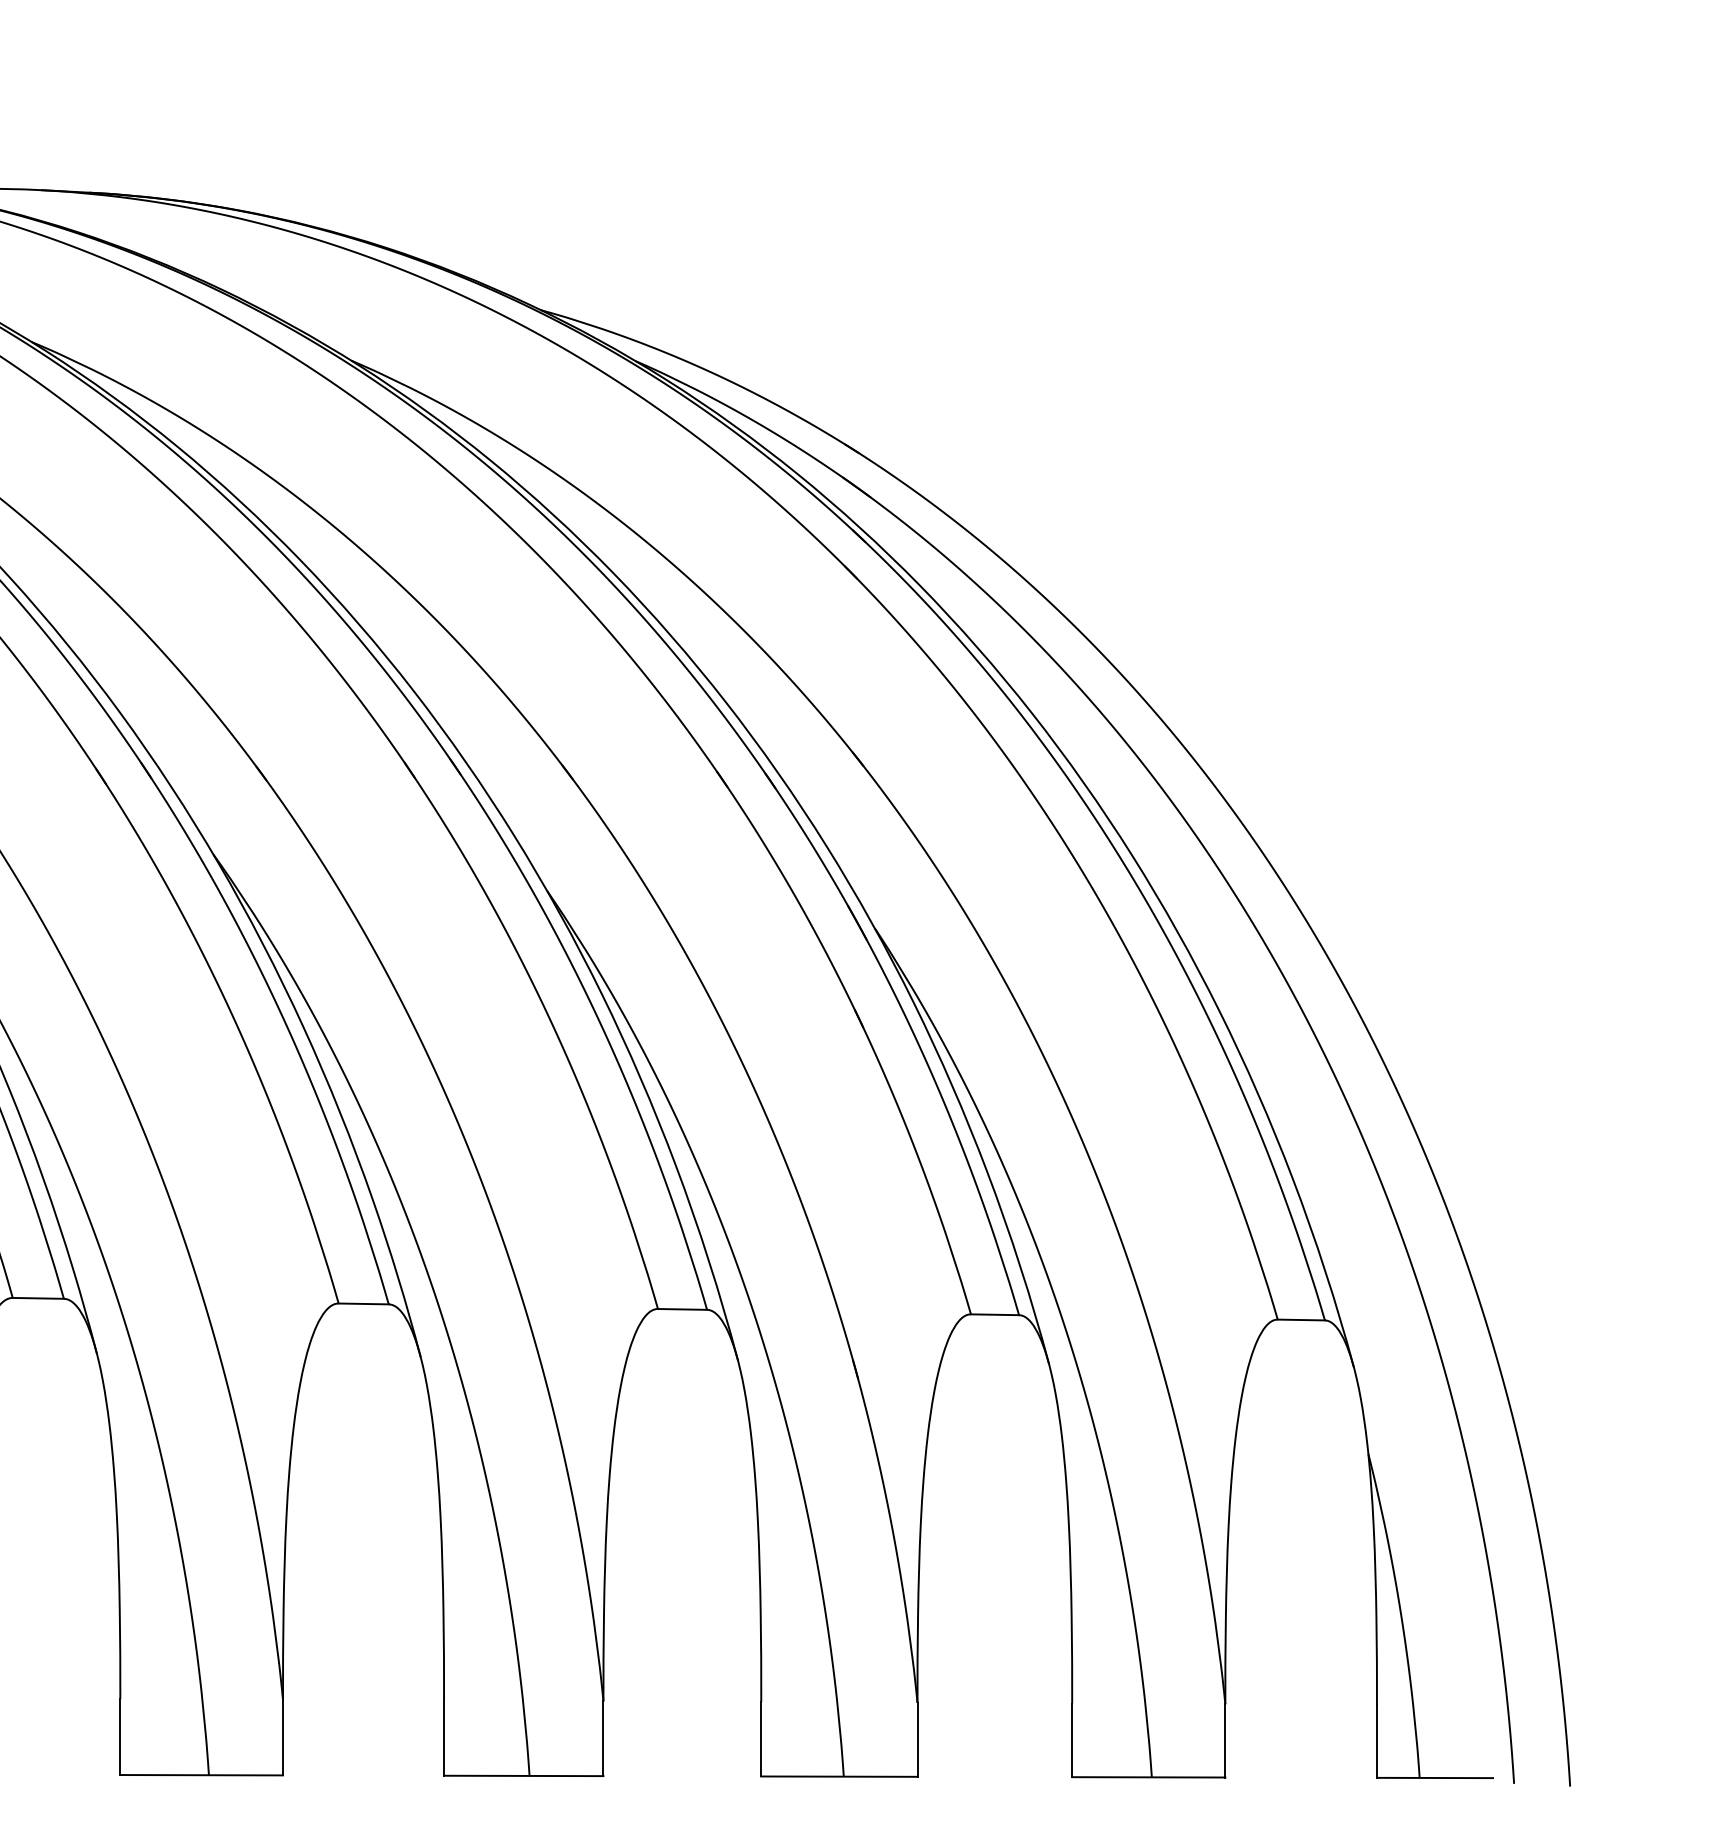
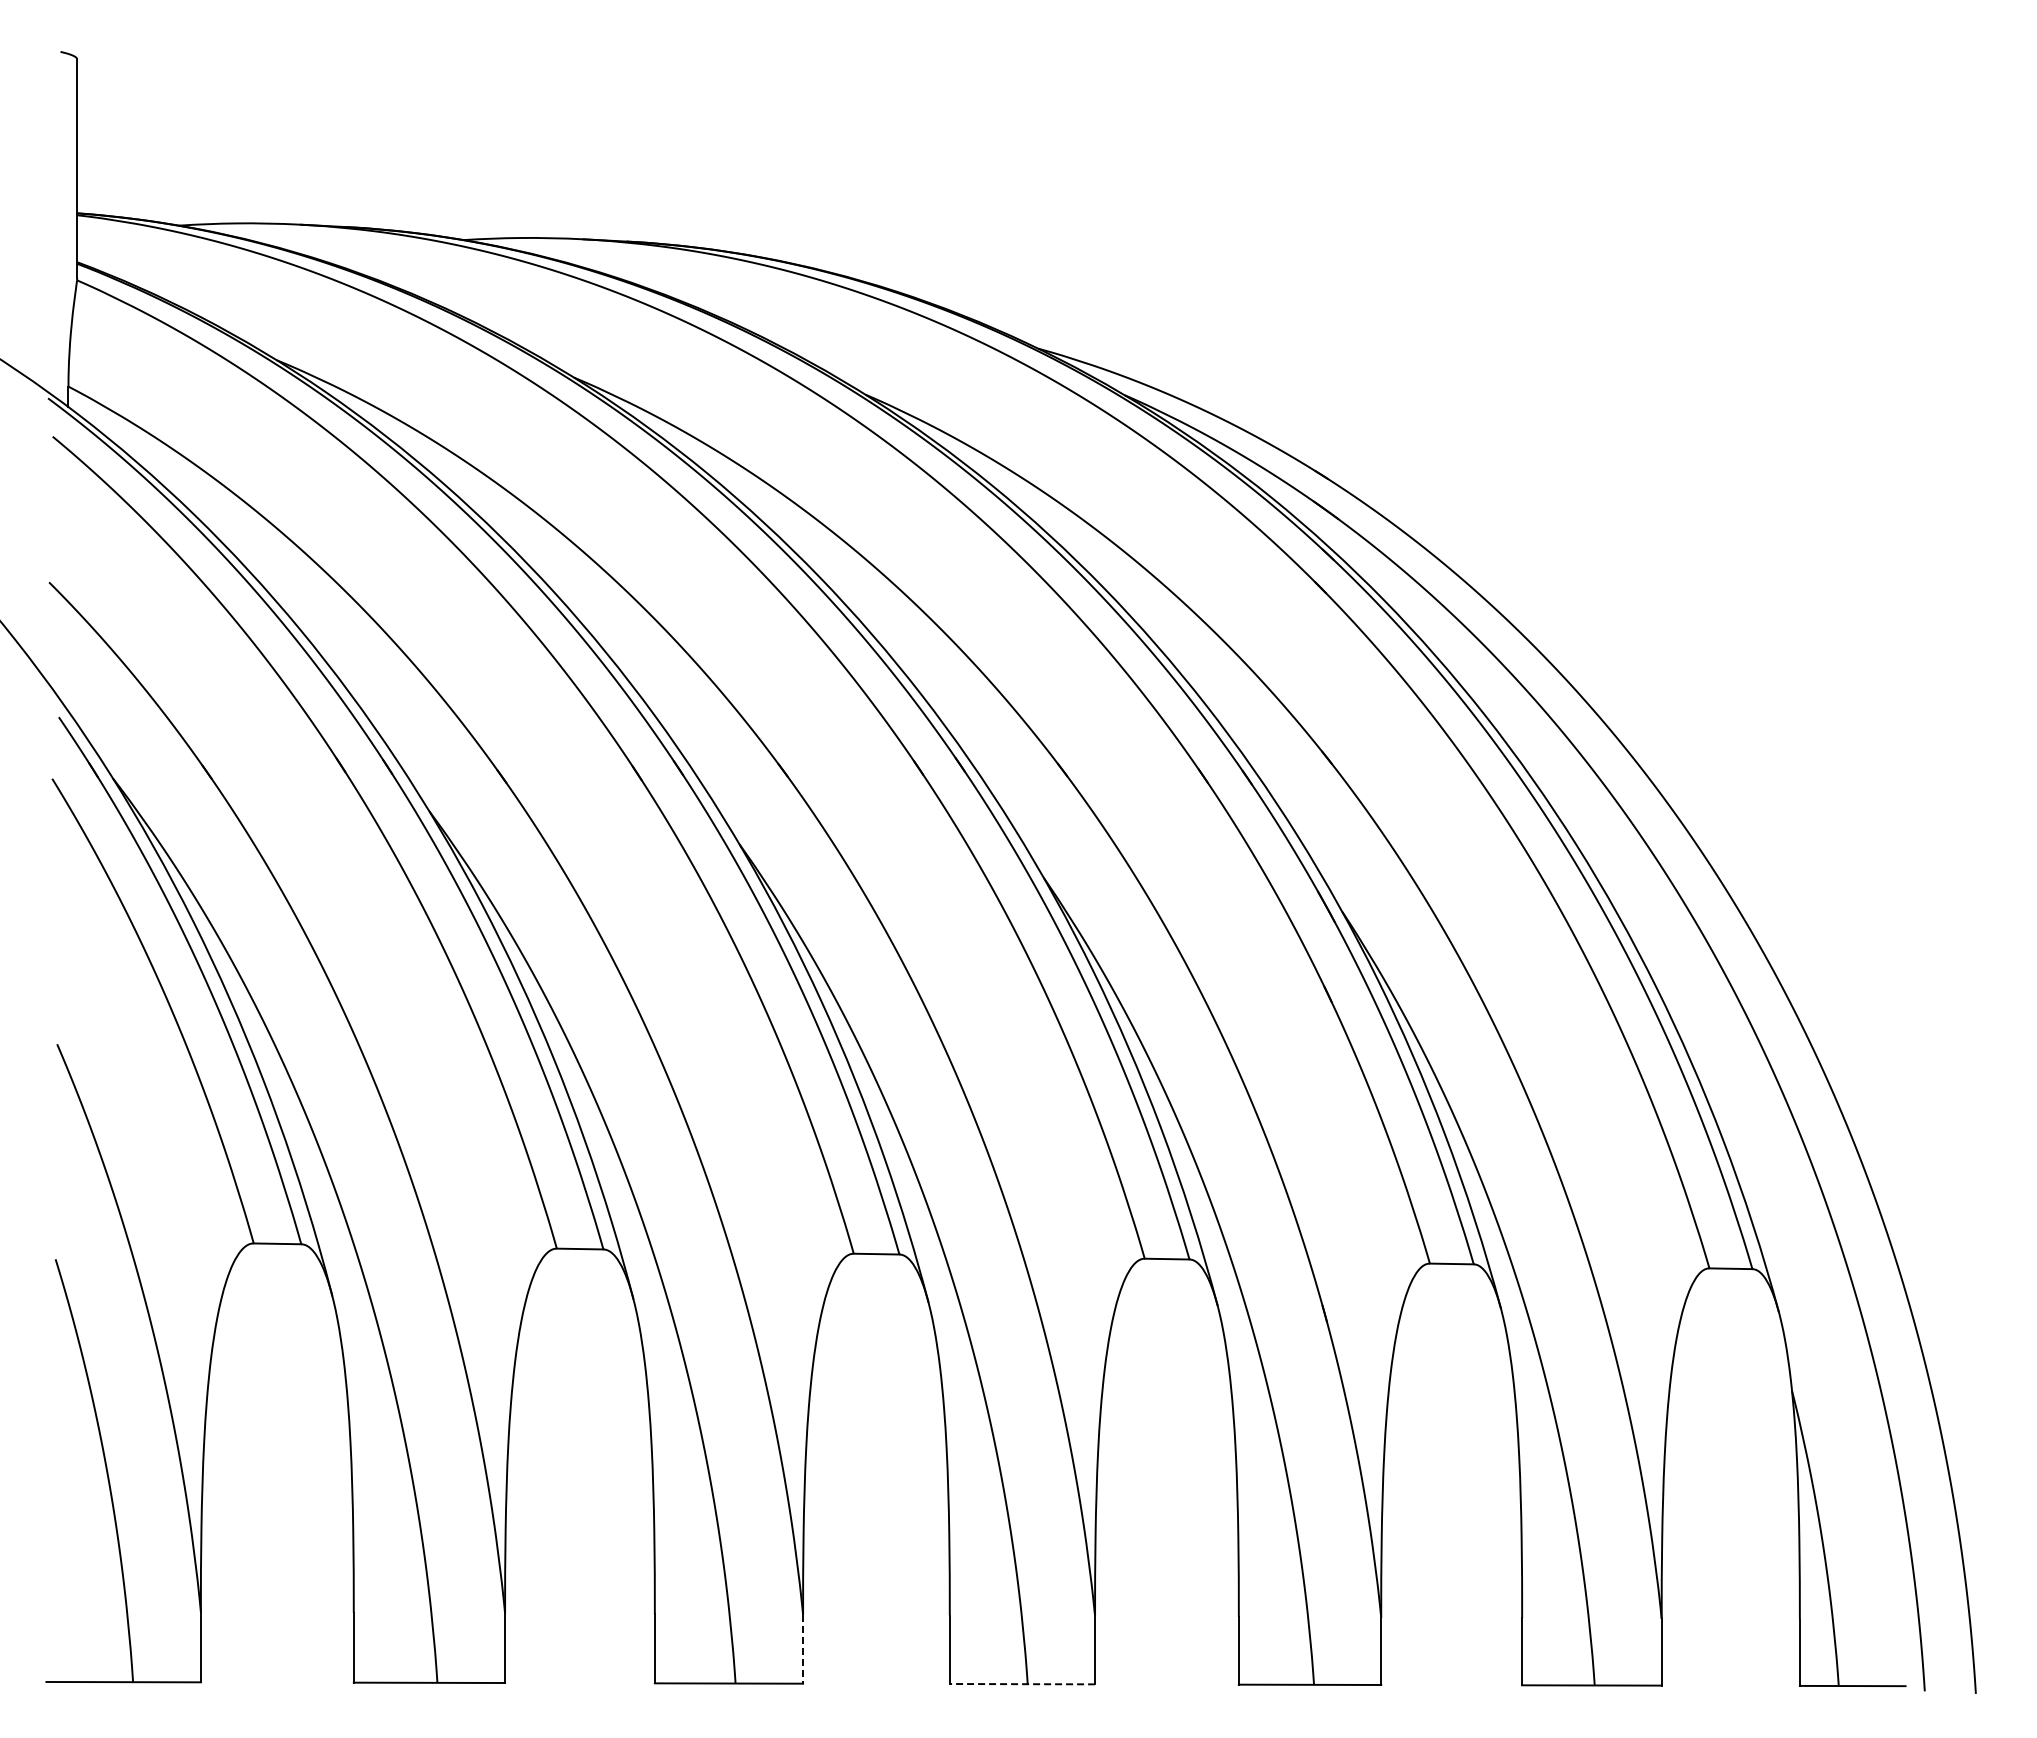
line: (283, 1737) -> (803, 1649), solid -> dashed
line: (523, 1776) -> (1022, 1684), solid -> dashed

